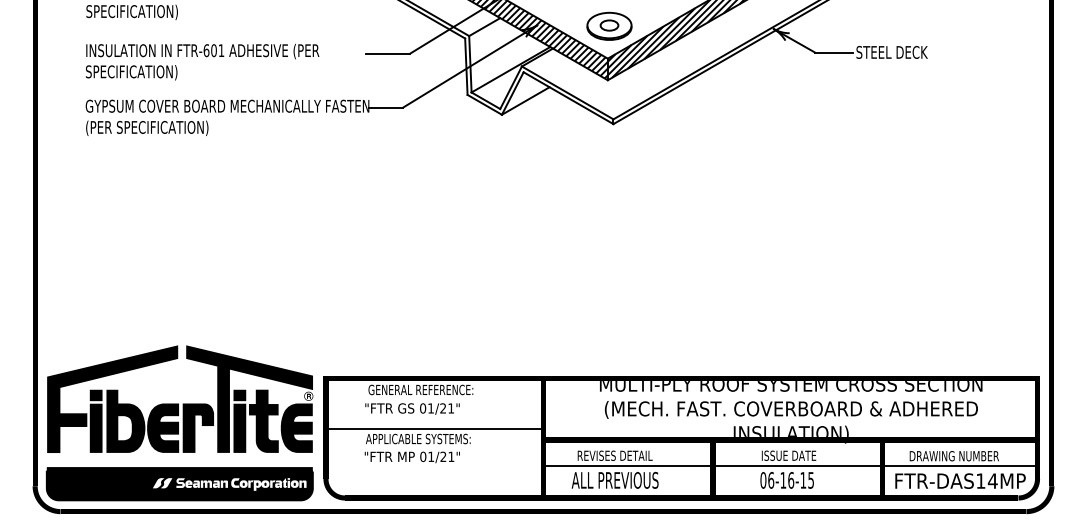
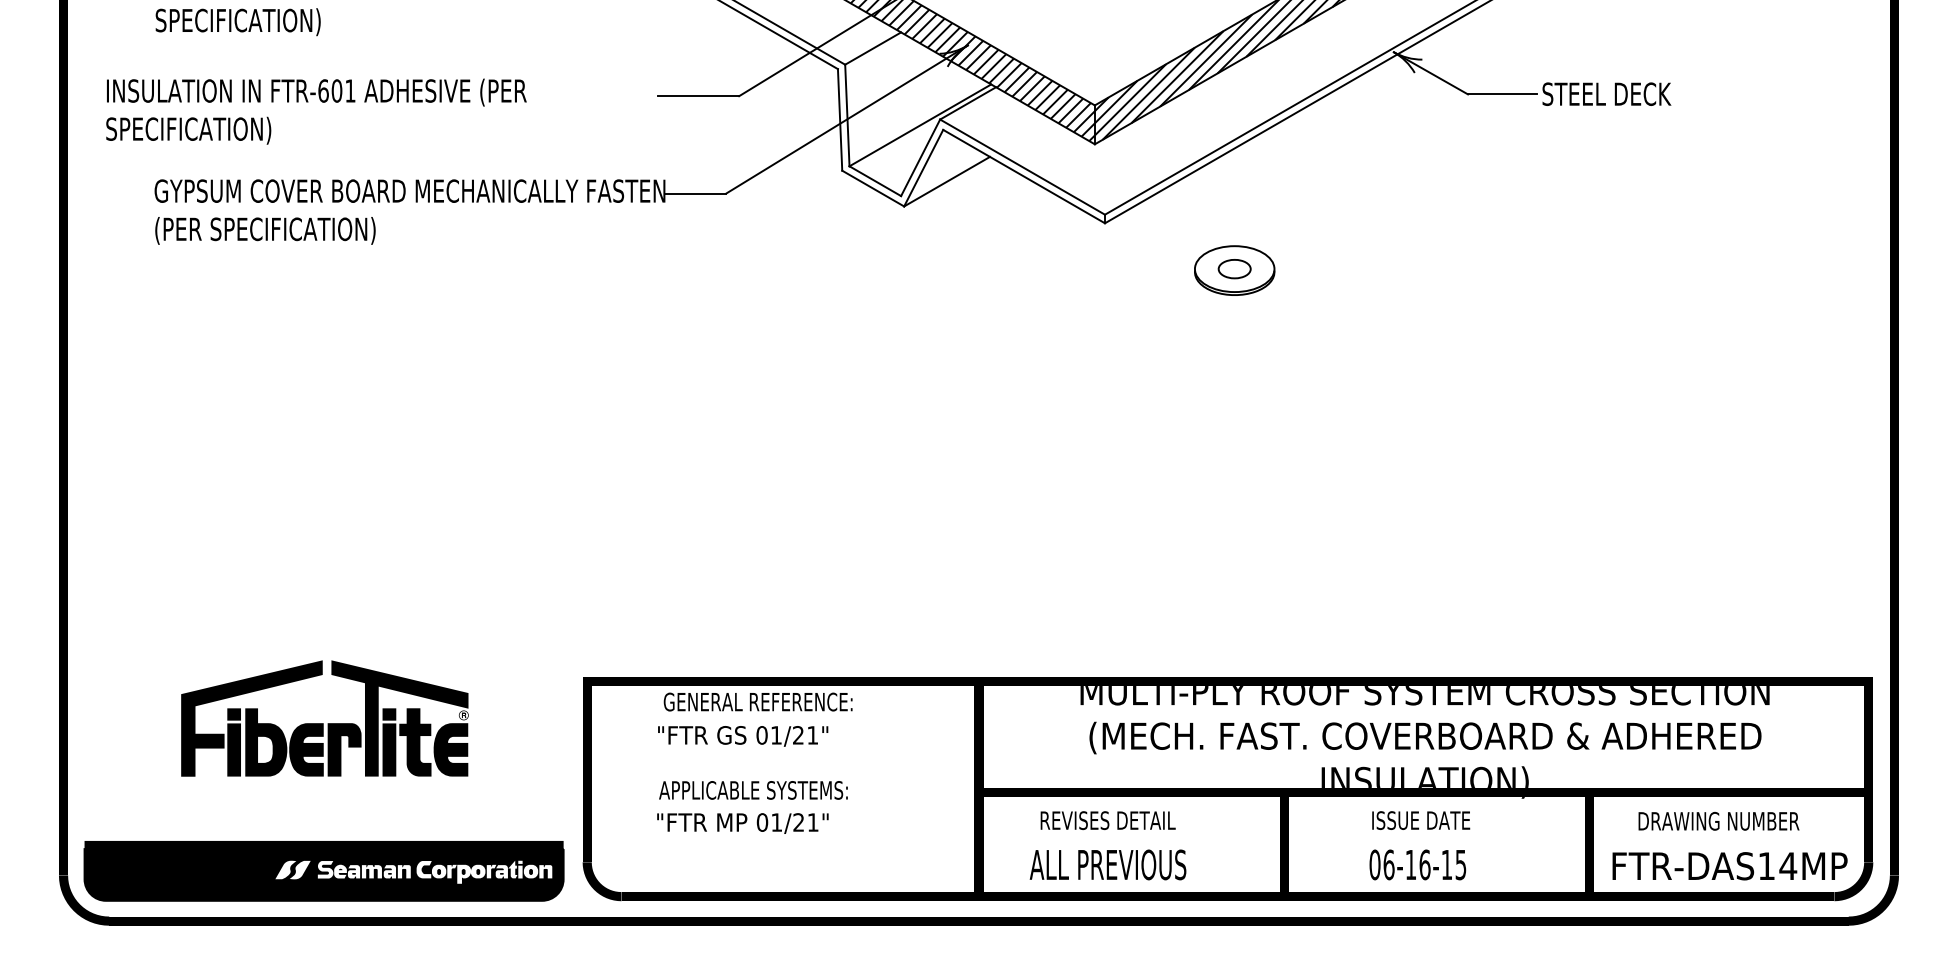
part: (609, 25) -> (1234, 268), moved
text: (202, 61) -> (316, 110), moved
part: (180, 398) -> (325, 717), size x0.6
line: (434, 429) -> (782, 773), removed
line: (790, 466) -> (1423, 839), removed

